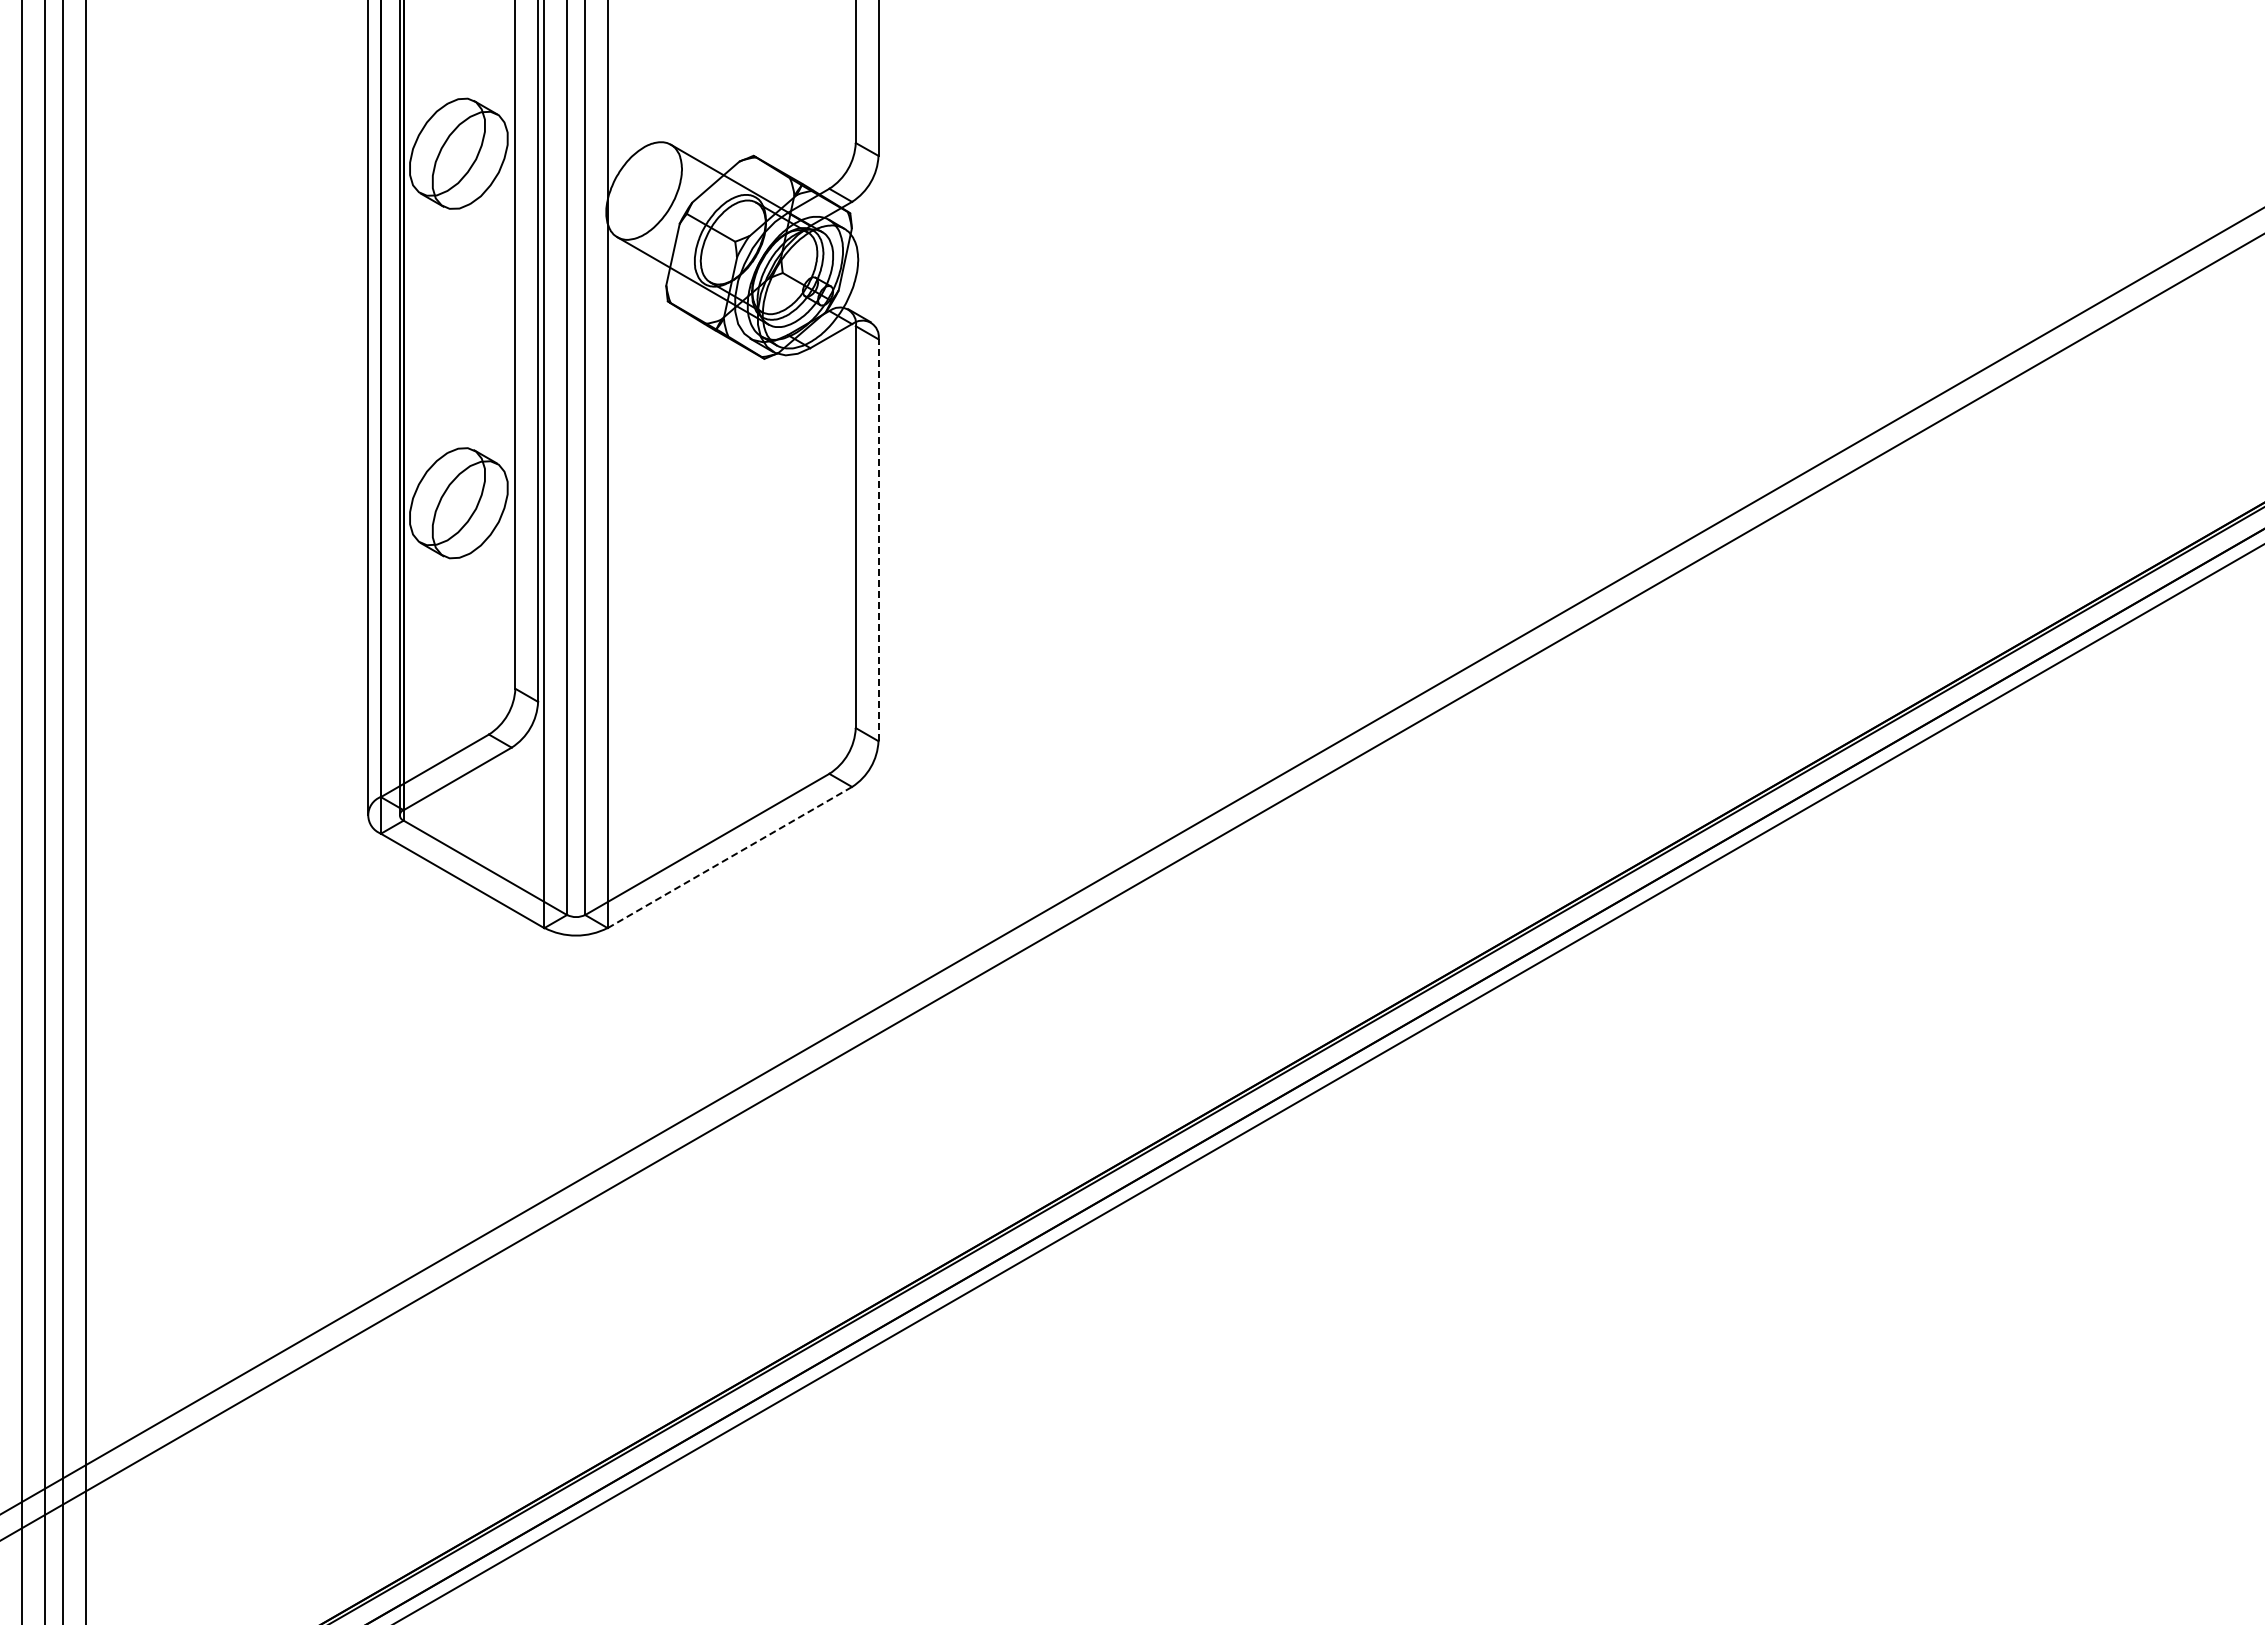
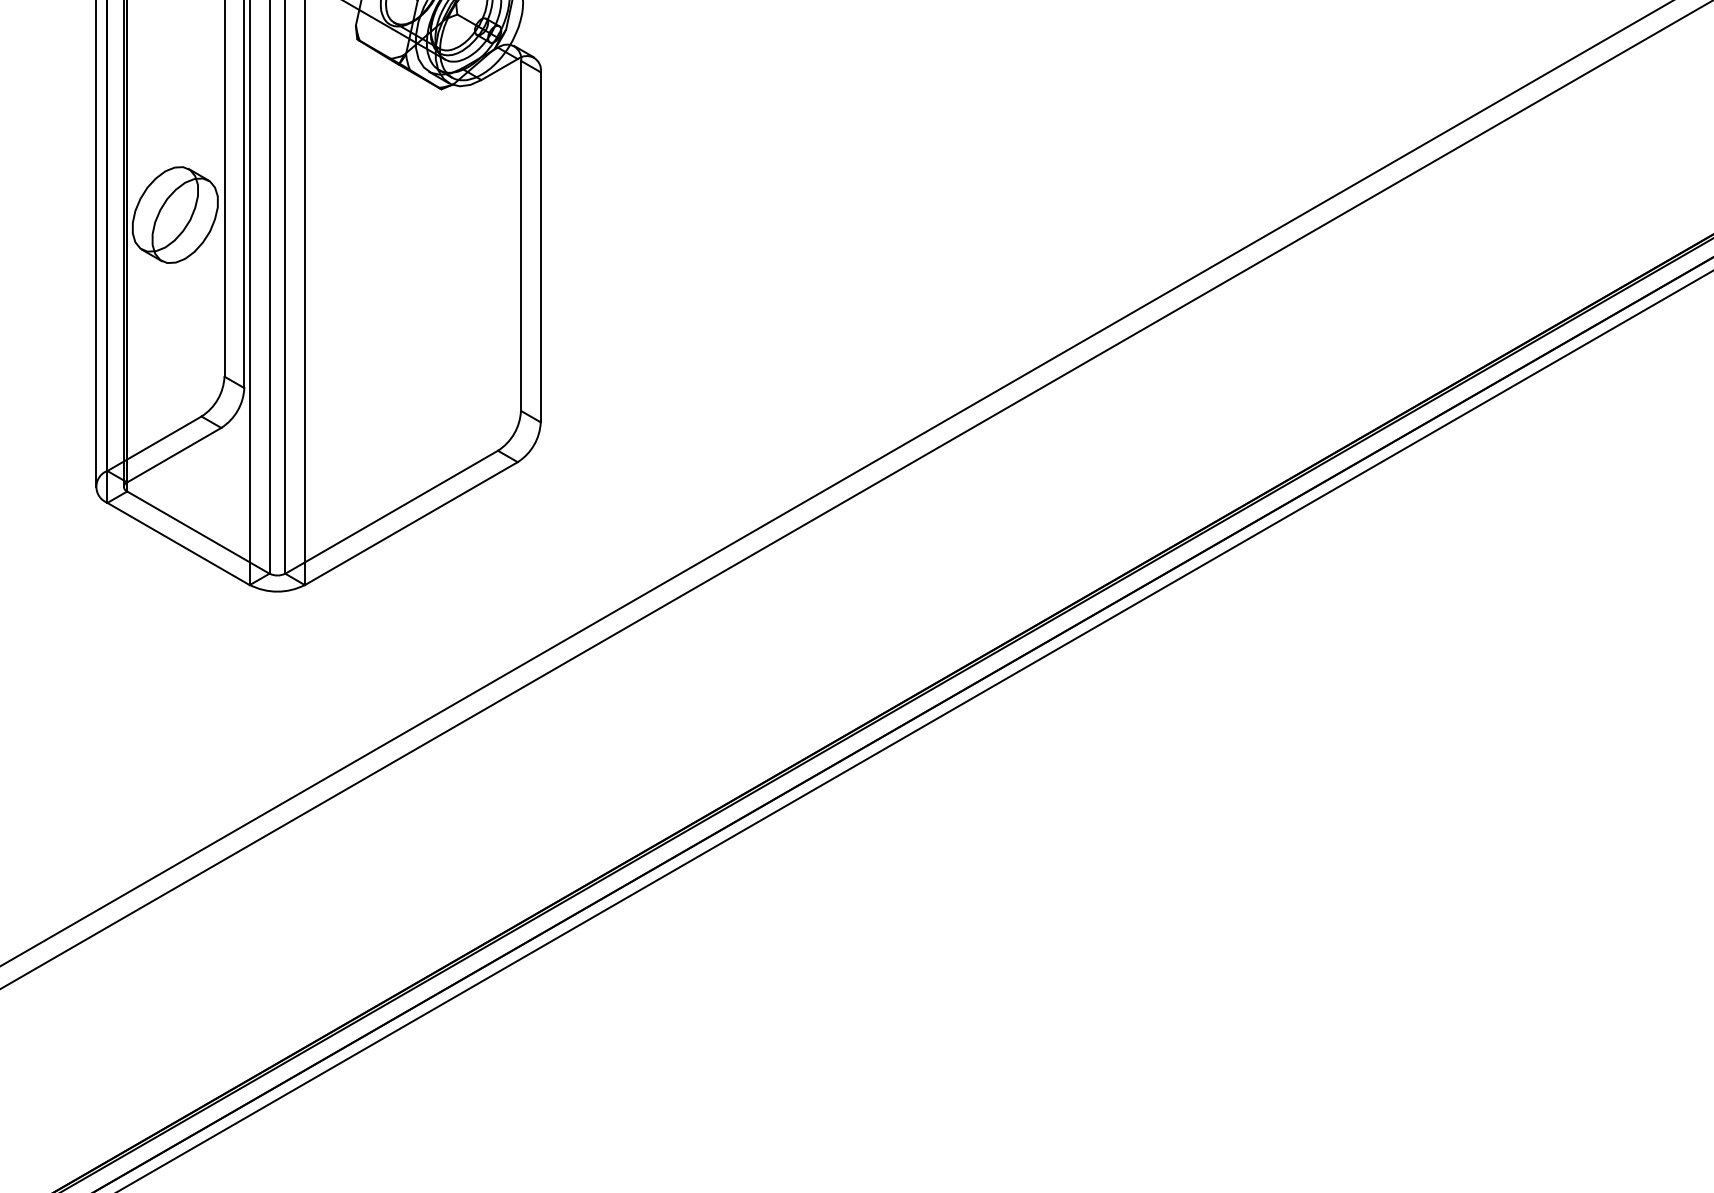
line: (878, 540) -> (540, 247), dashed -> solid
line: (730, 857) -> (411, 523), dashed -> solid

